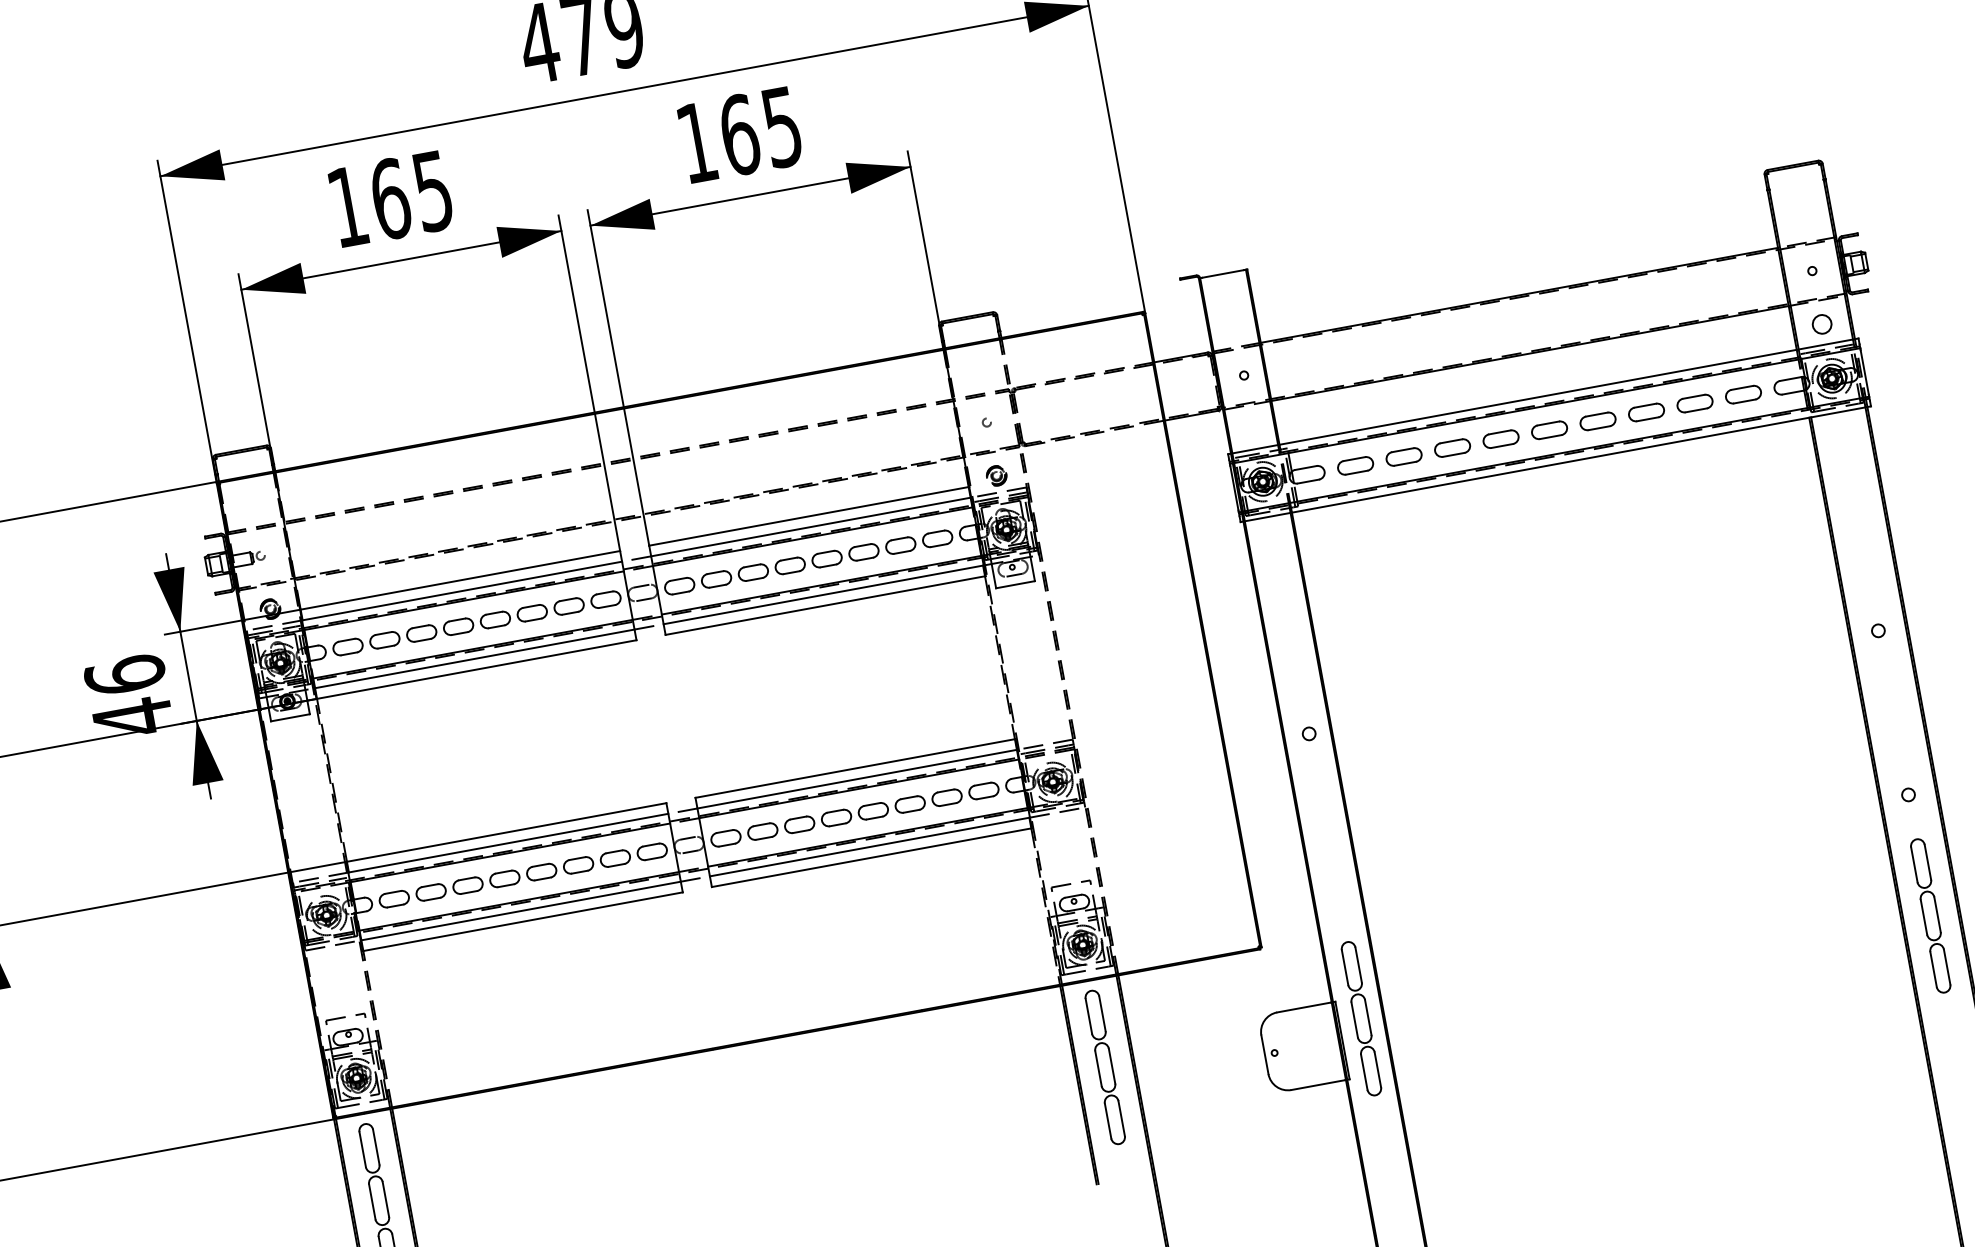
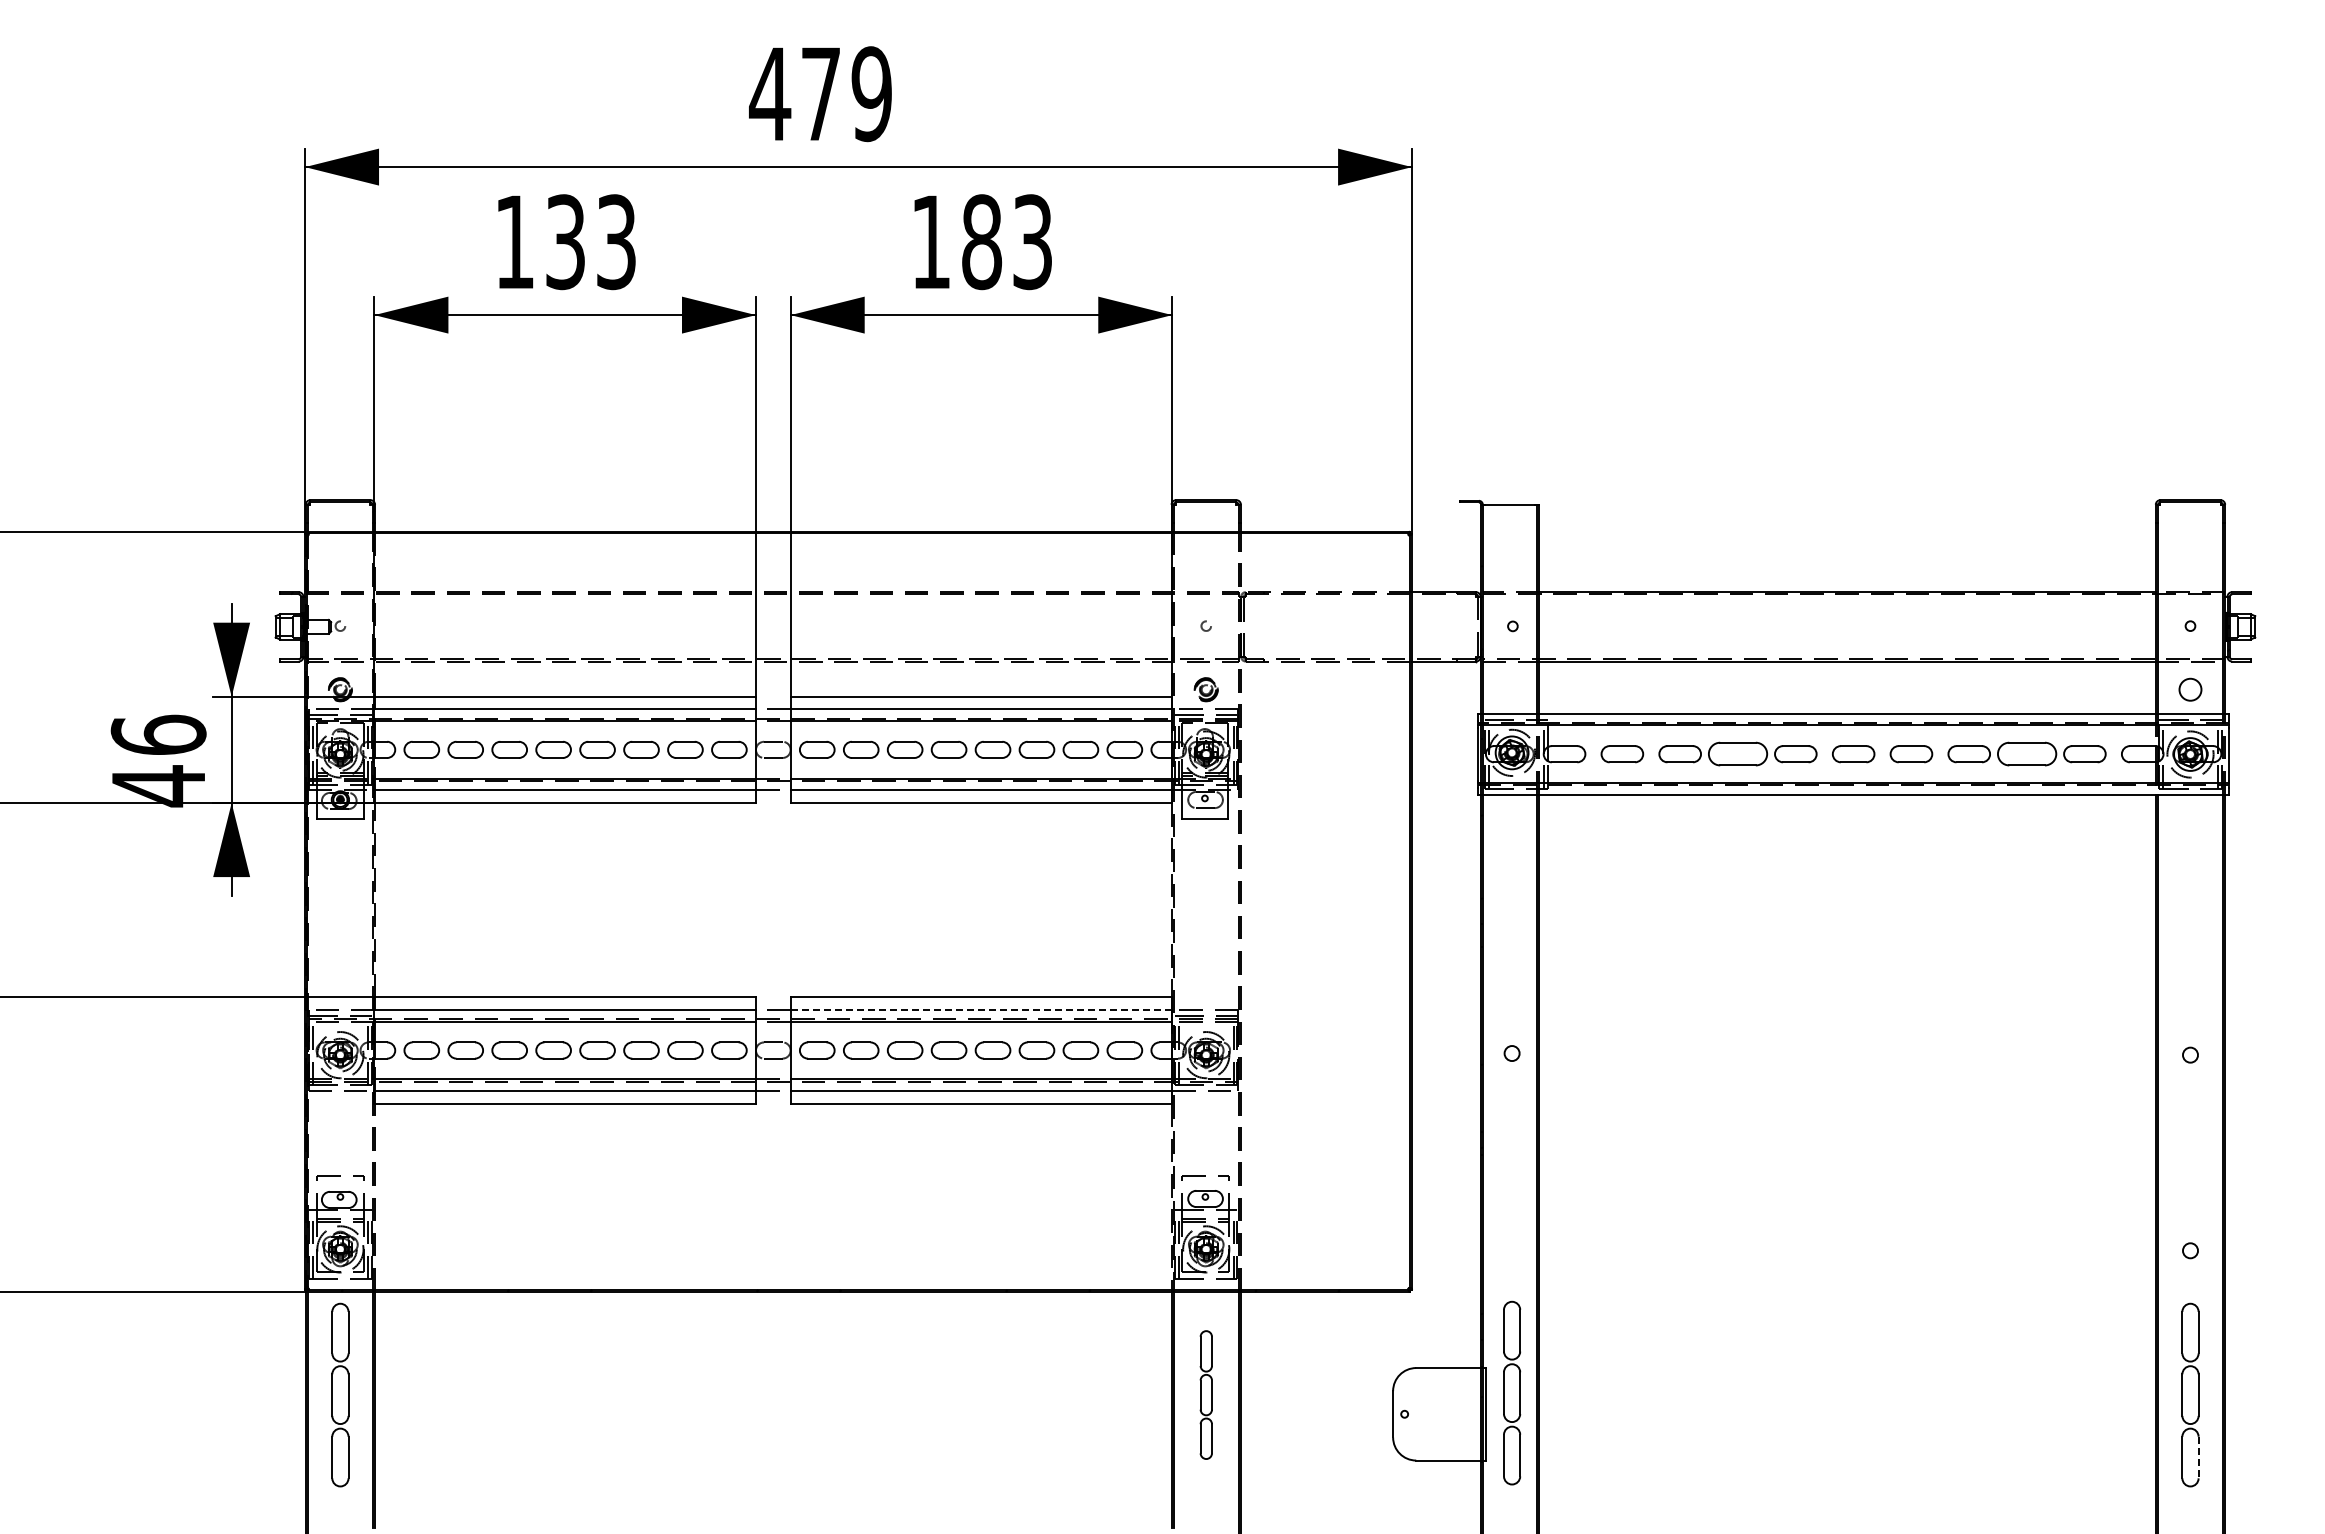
text: (760, 131) -> (1006, 242), 165 -> 183
text: (411, 195) -> (590, 242), 165 -> 133
part: (1694, 403) -> (2026, 754), size x1.4
part: (1452, 448) -> (1737, 754), size x1.4
line: (857, 779) -> (981, 1010), solid -> dashed
line: (1947, 967) -> (2198, 1457), solid -> dashed
part: (1105, 1066) -> (1206, 1394), size x0.7

